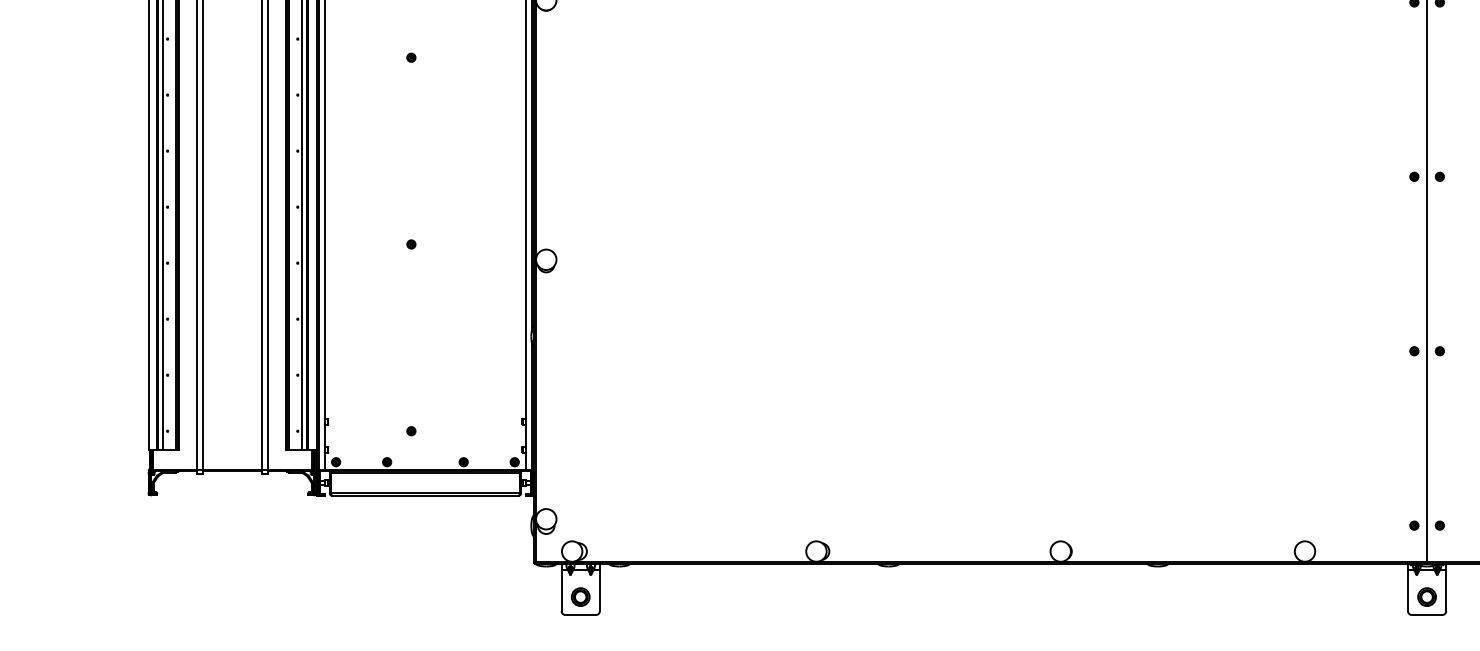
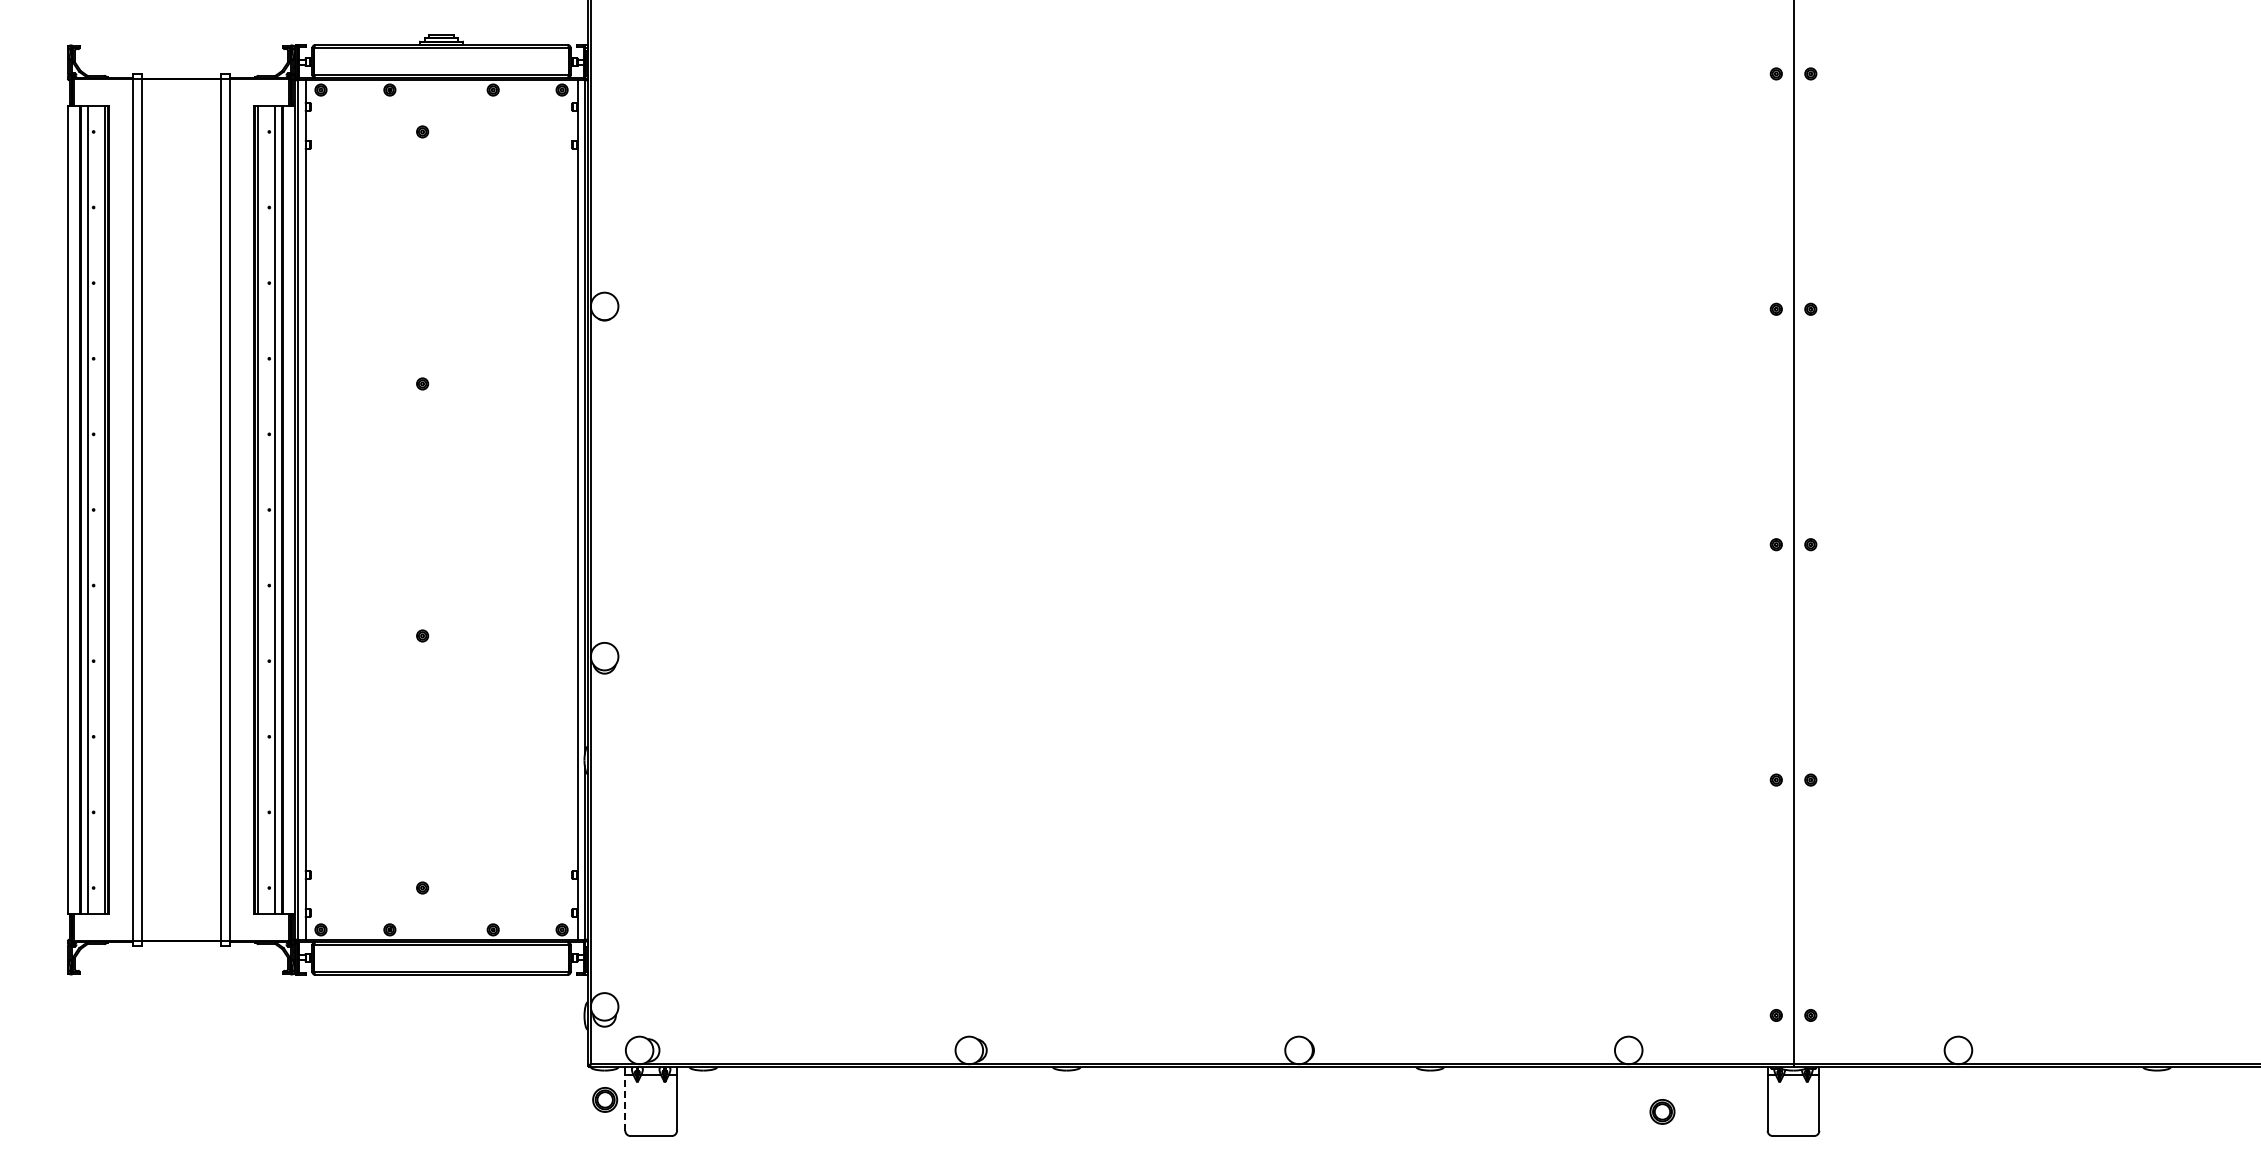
line: (561, 590) -> (625, 1102), solid -> dashed
part: (580, 596) -> (605, 1099), moved
part: (1427, 596) -> (1662, 1111), moved

